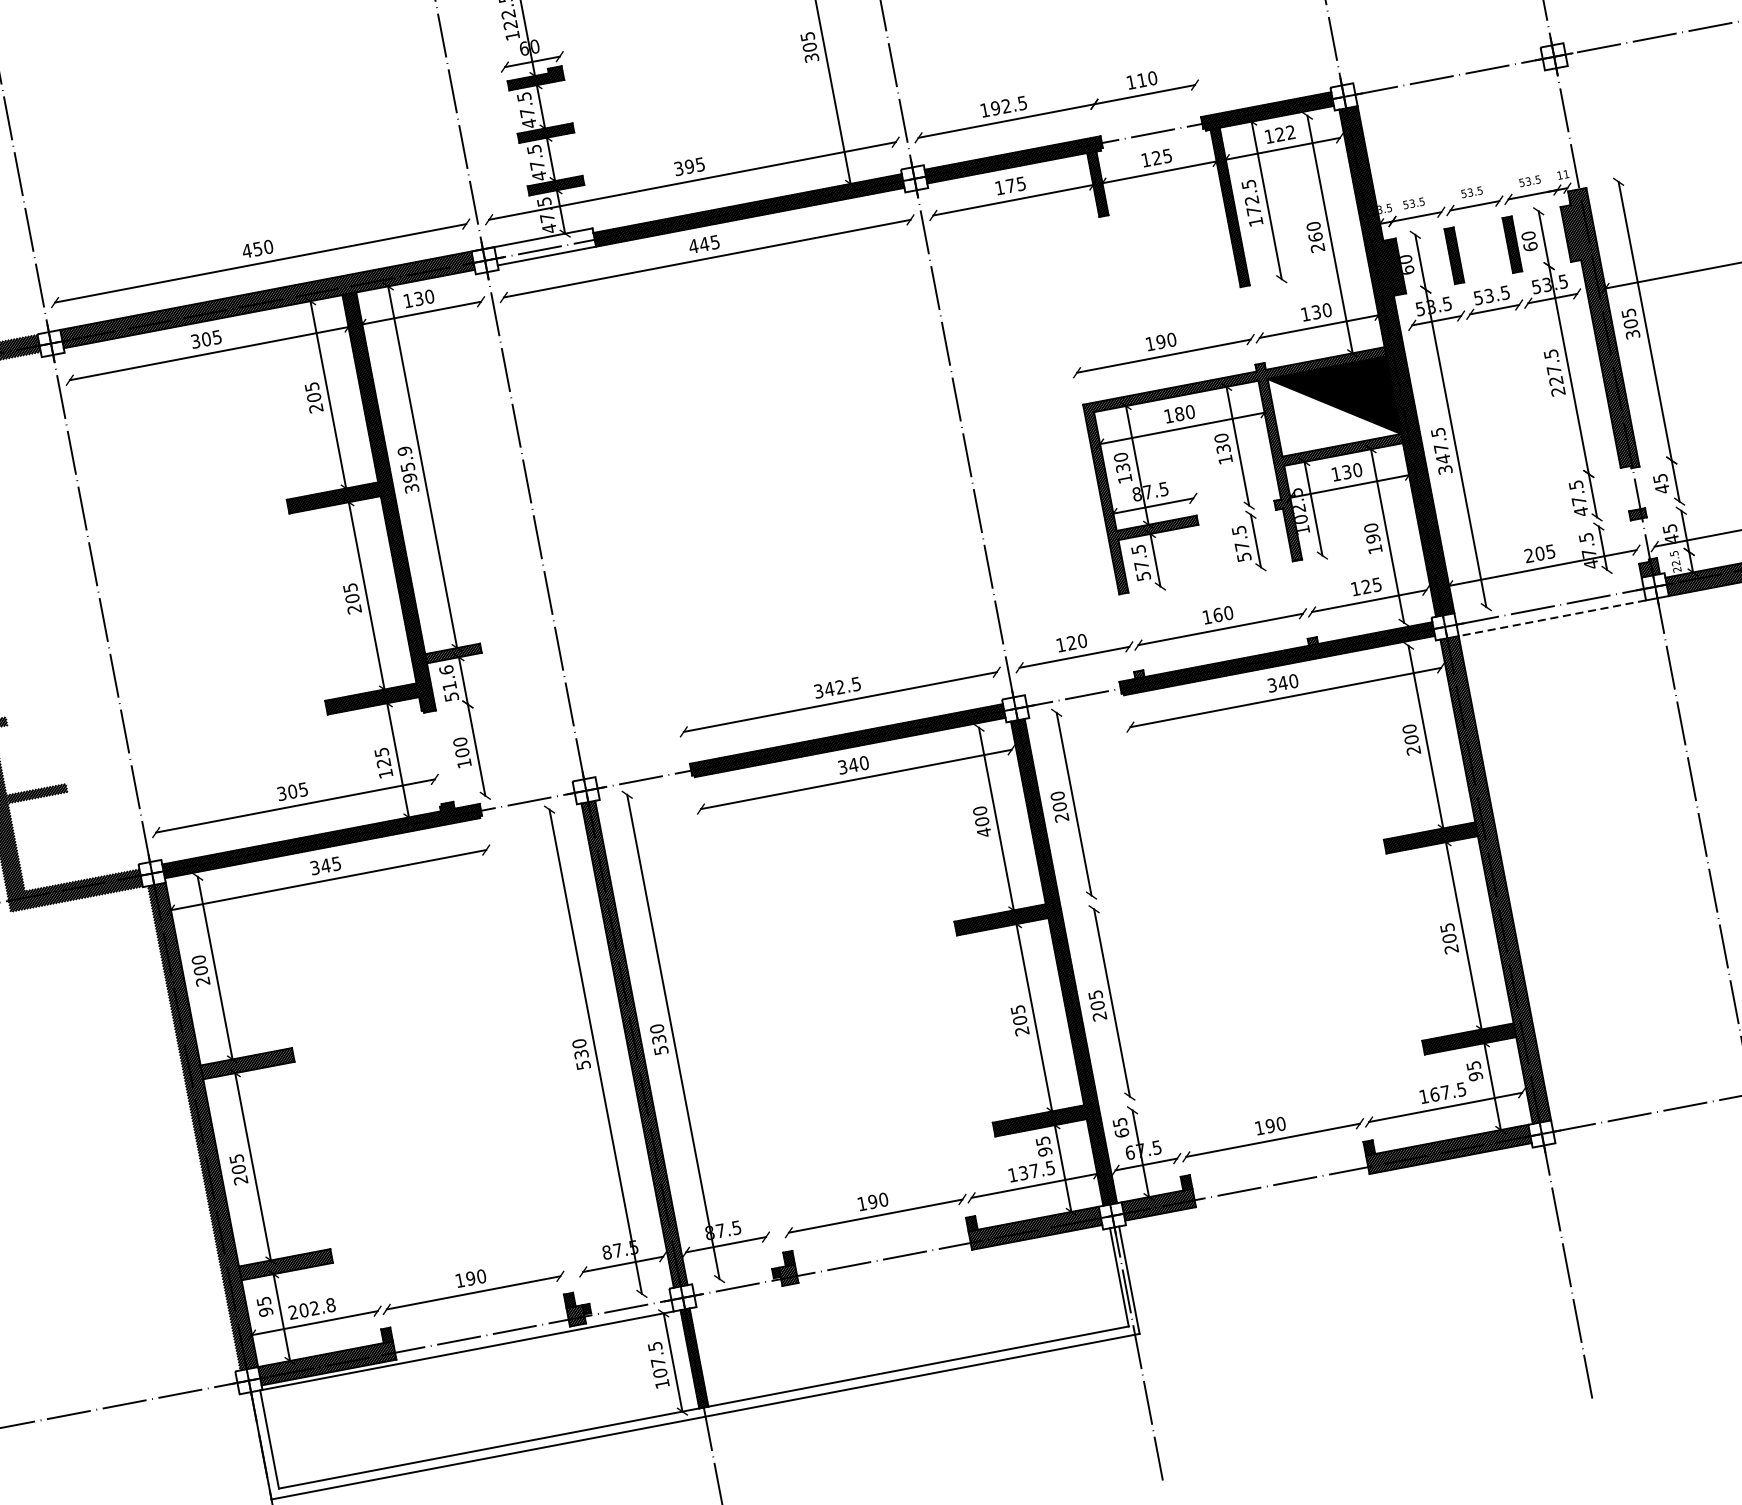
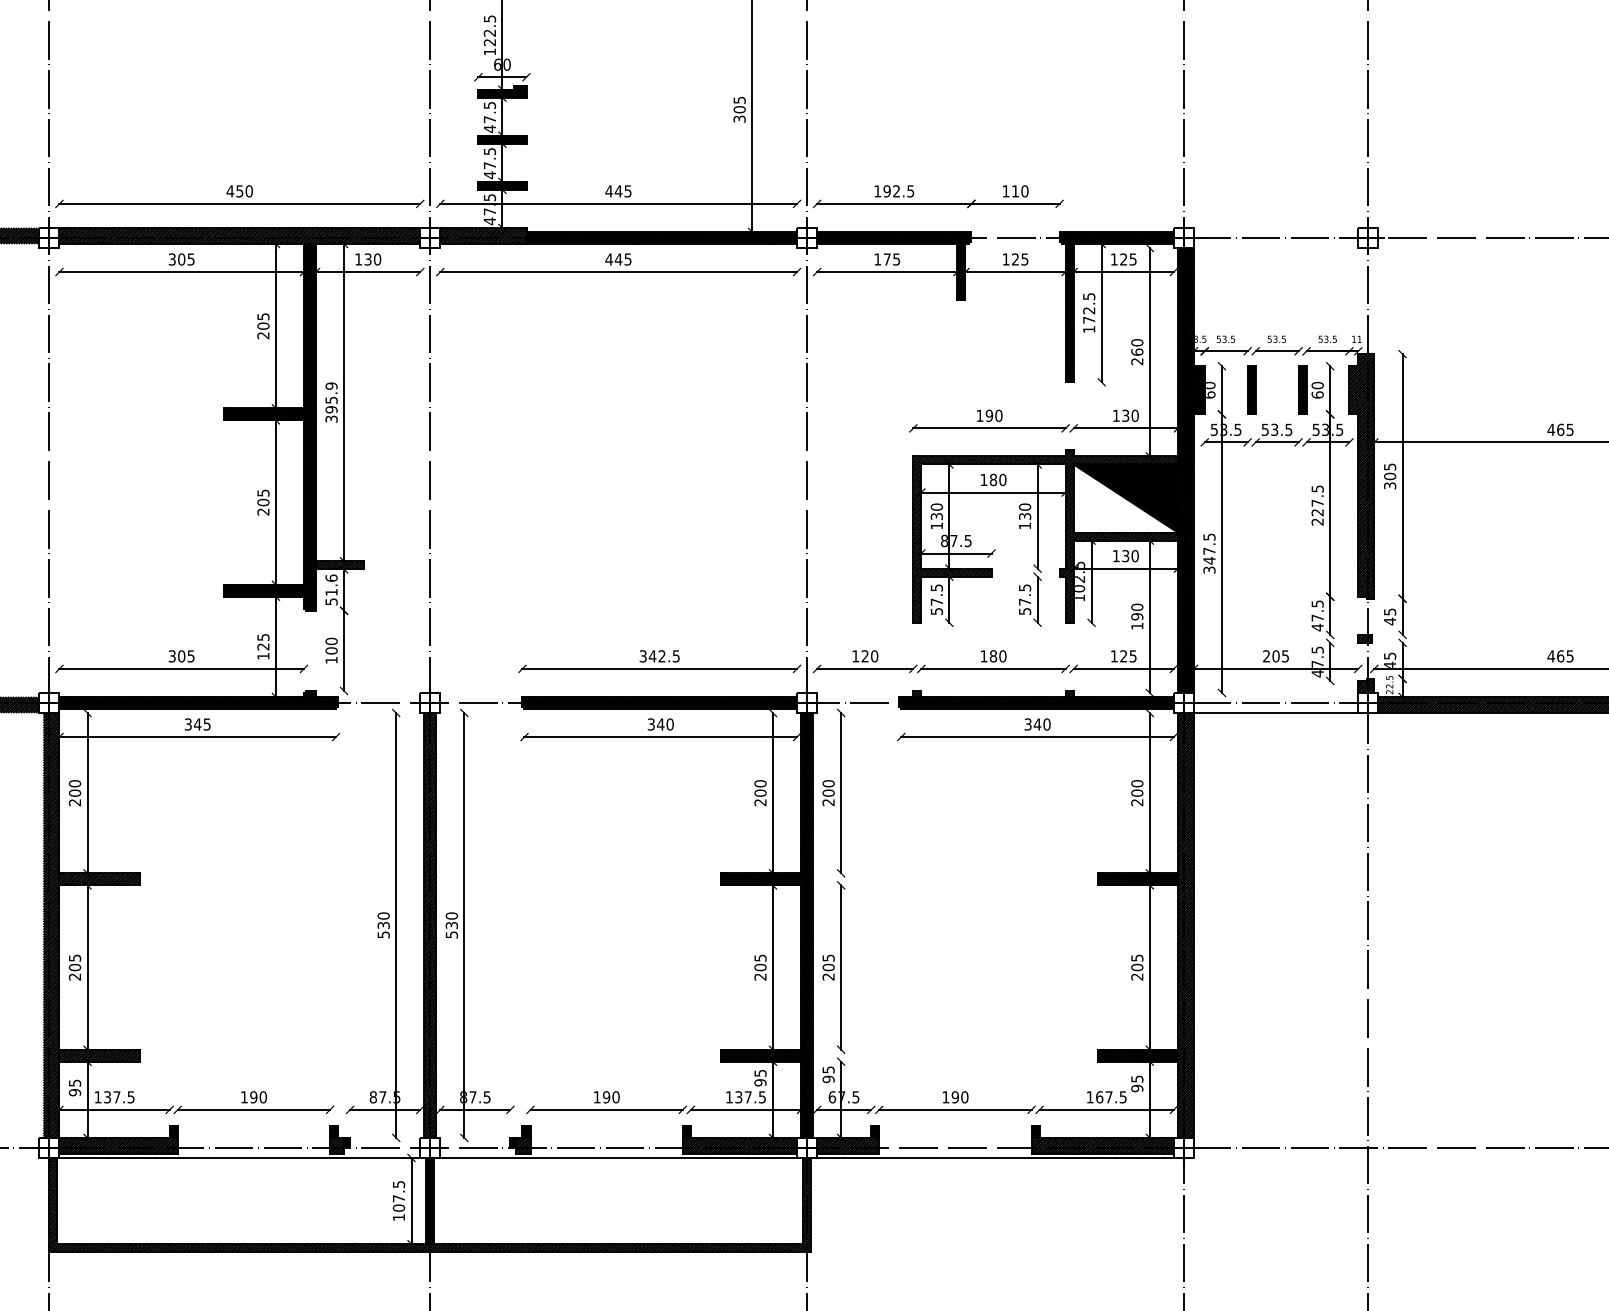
text: (1290, 132) -> (1132, 259), 122 -> 125
text: (683, 167) -> (613, 191), 395 -> 445
hatch: (545, 246) -> (483, 235), added
text: (1218, 615) -> (993, 656), 160 -> 180
line: (1551, 617) -> (1275, 712), dashed -> solid
text: (984, 832) -> (760, 802), 400 -> 200
text: (1121, 1133) -> (828, 1079), 65 -> 95
line: (1329, 1185) -> (995, 1157), added
line: (899, 1267) -> (618, 1157), added
text: (312, 1309) -> (114, 1097), 202.8 -> 137.5
hatch: (695, 1362) -> (430, 1204), added

